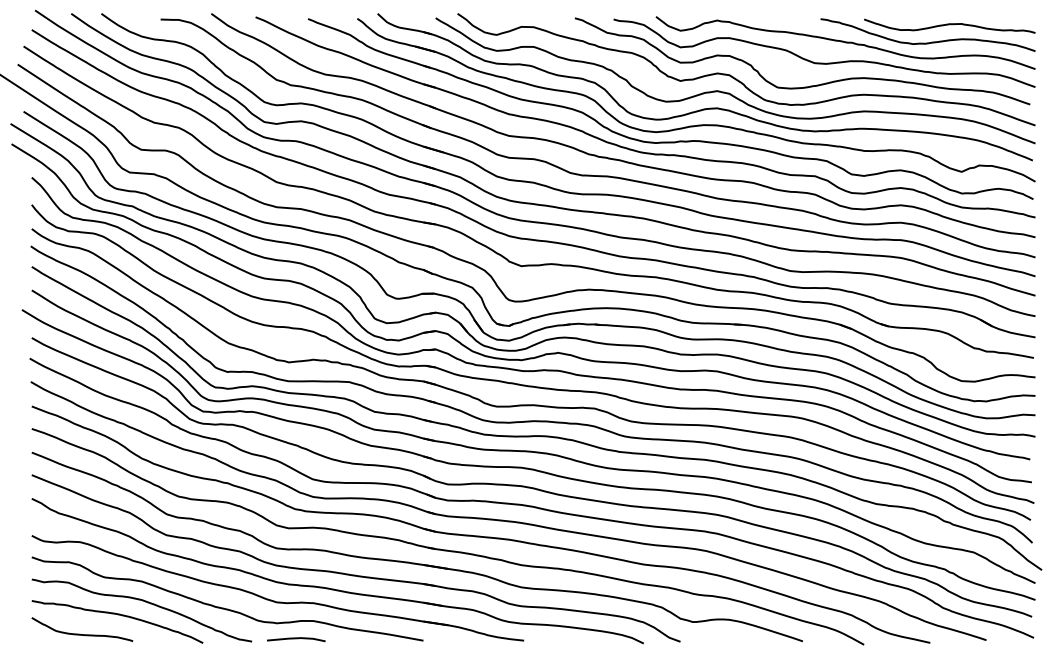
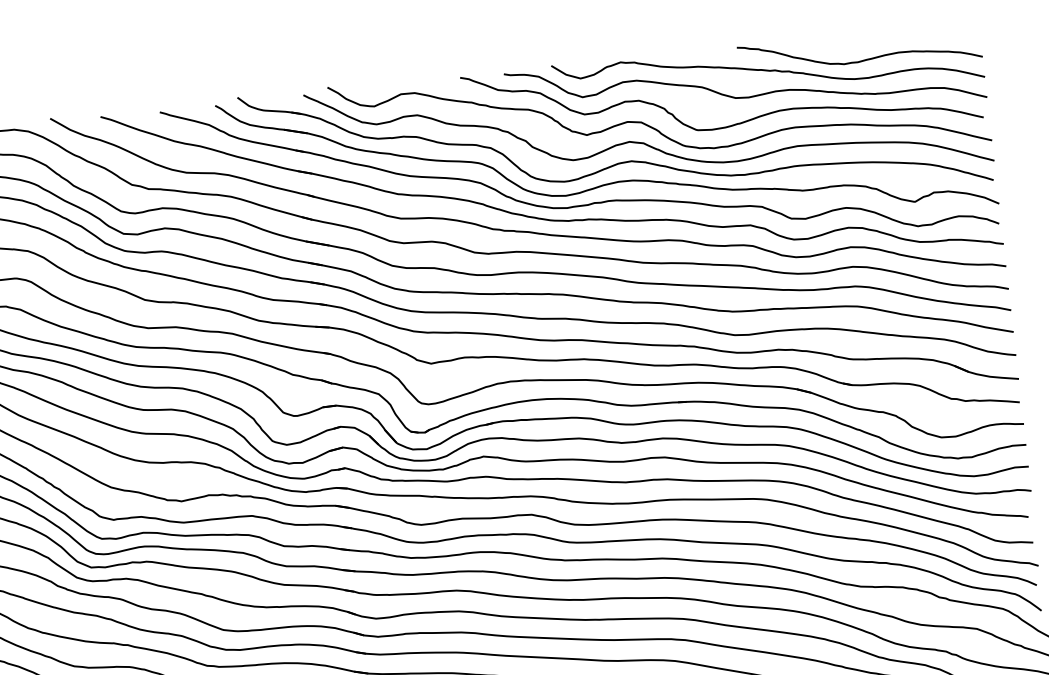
curve: (949, 25) -> (882, 38), removed

